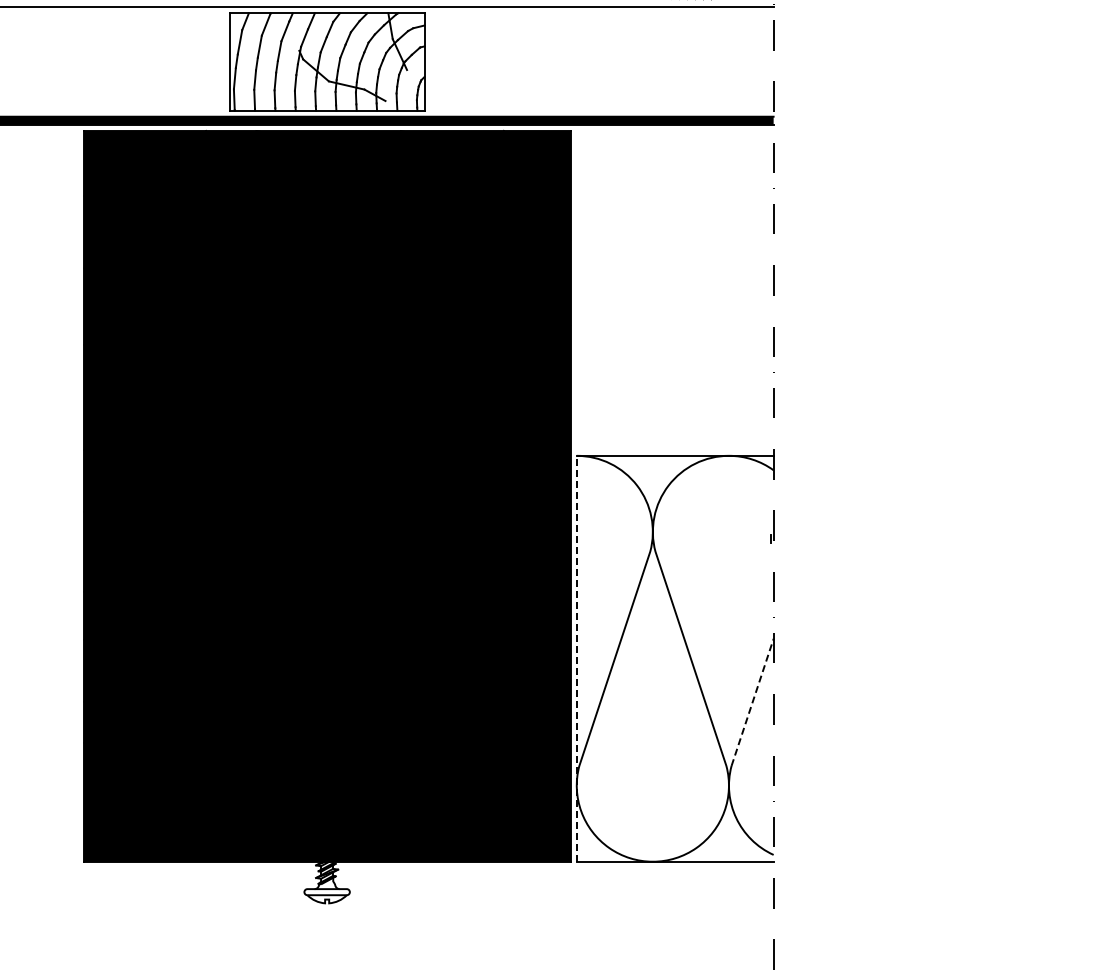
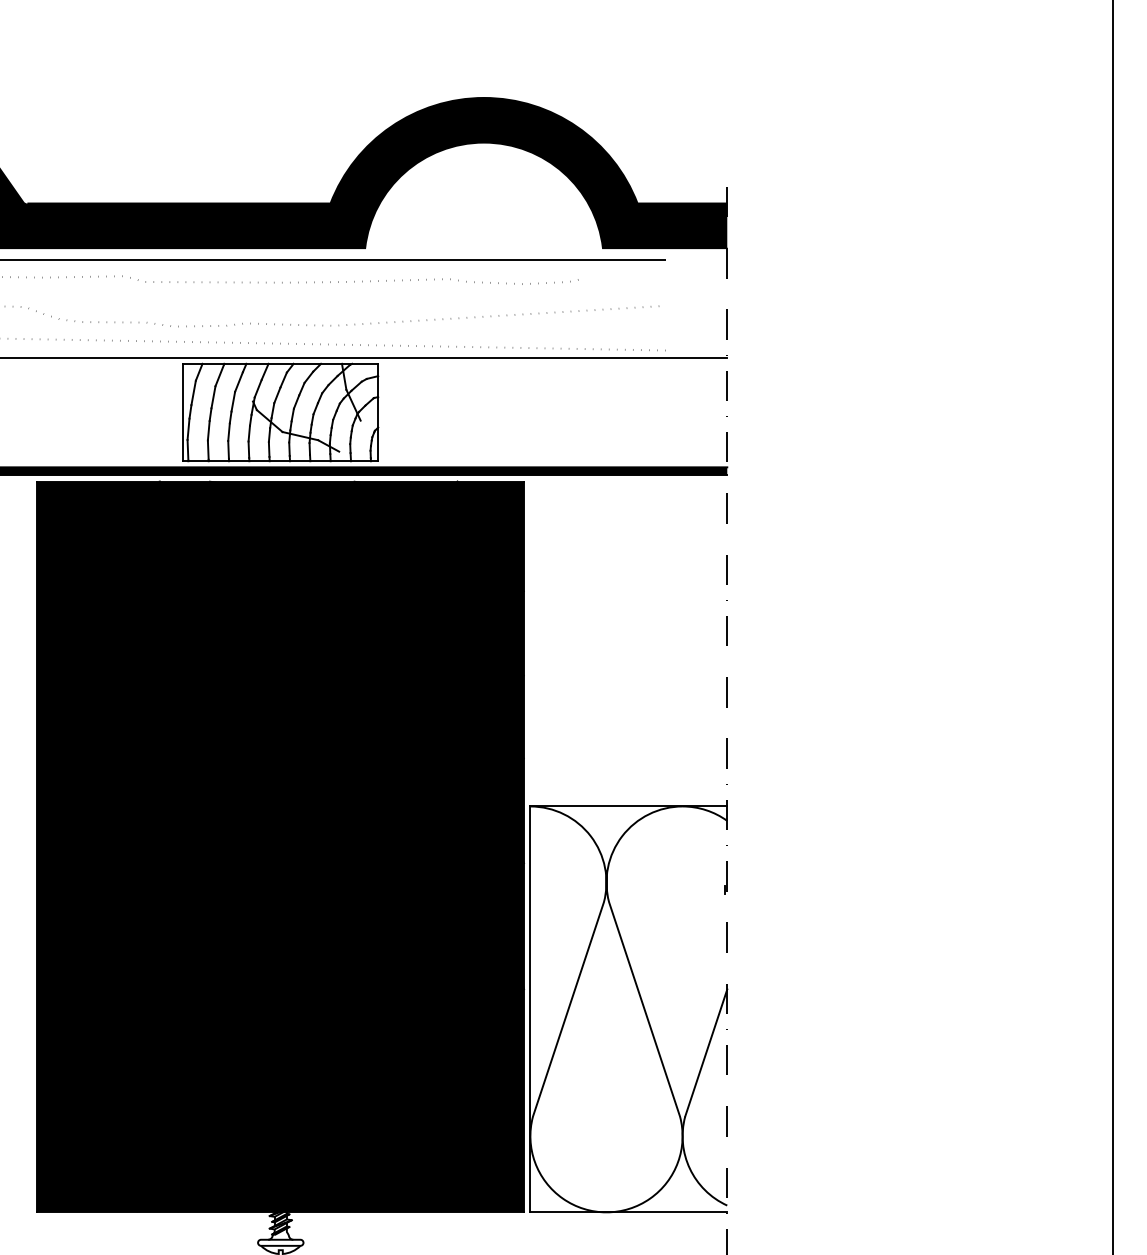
line: (576, 658) -> (530, 1009), dashed -> solid
line: (752, 702) -> (706, 1053), dashed -> solid

